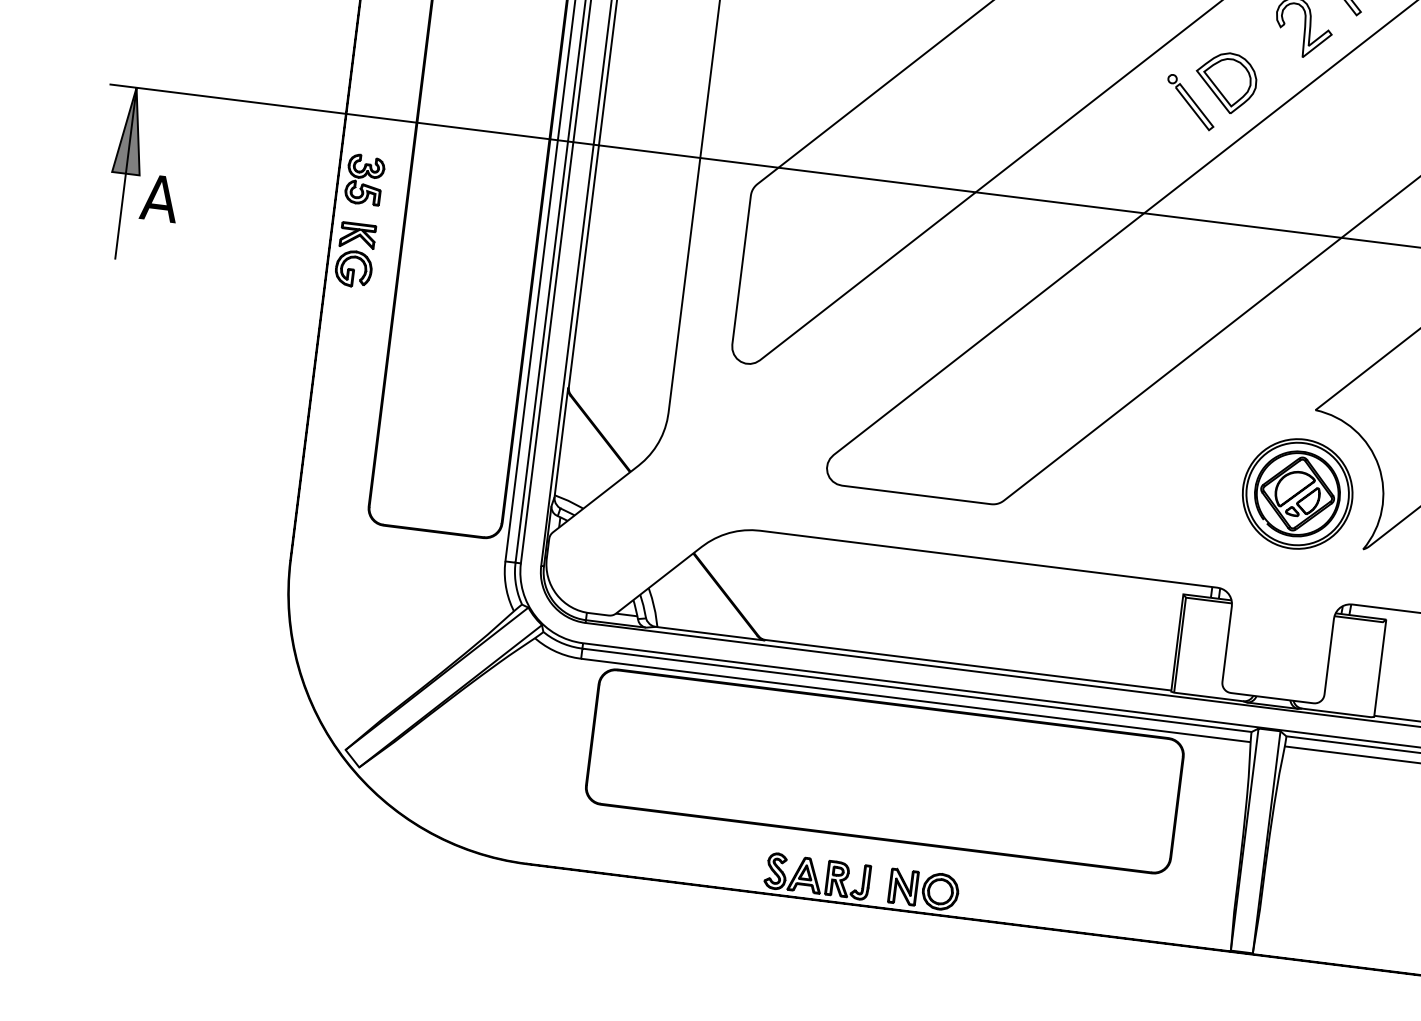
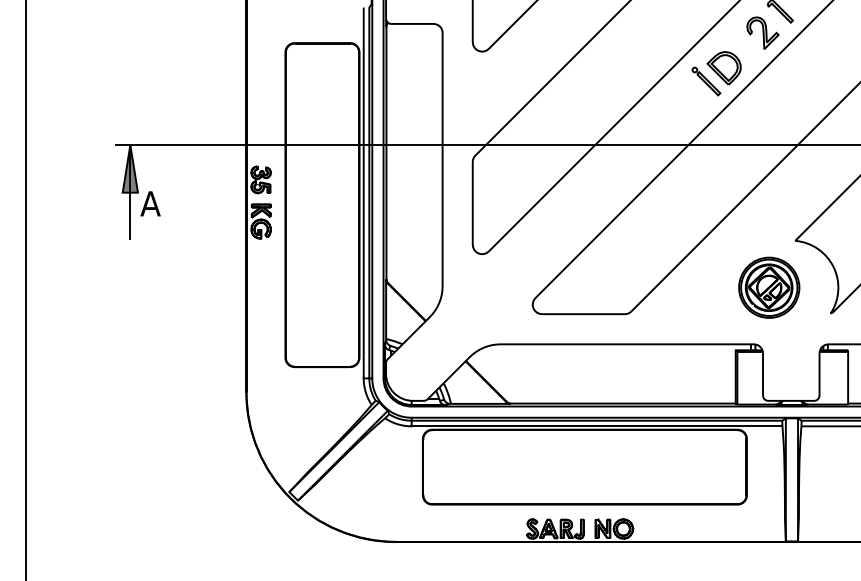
part: (1298, 493) -> (769, 287), moved

